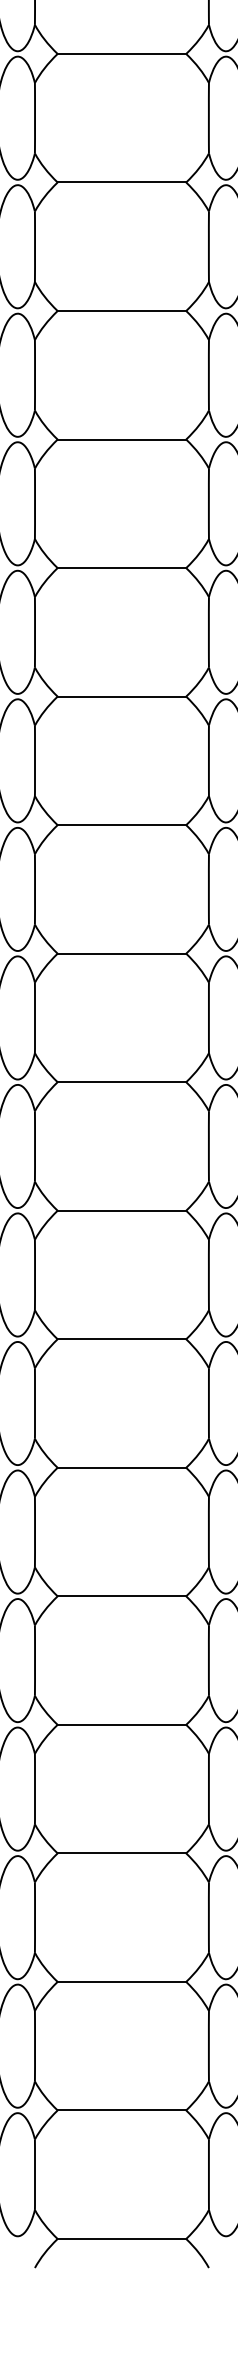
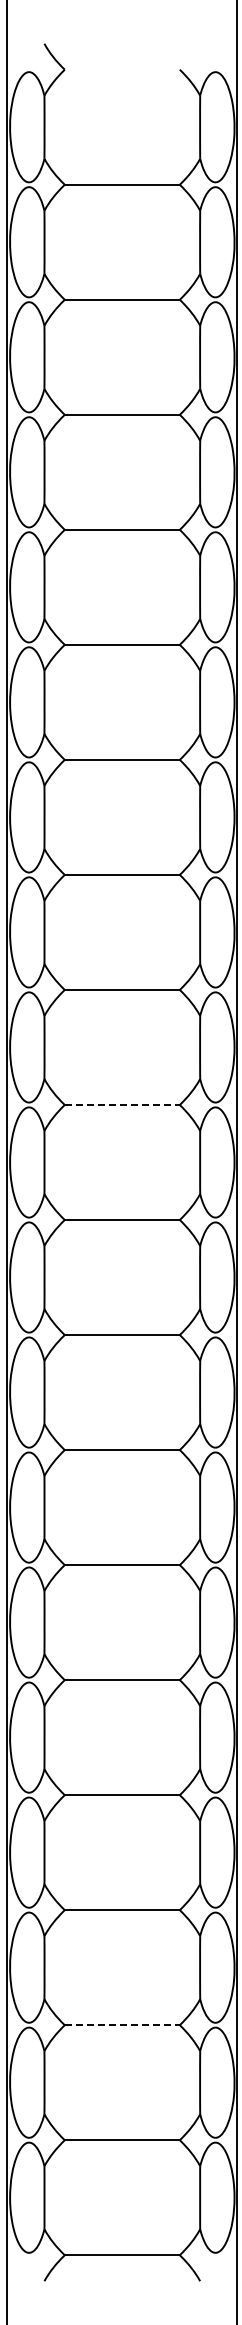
line: (122, 953) -> (122, 1104), solid -> dashed
line: (122, 1982) -> (122, 2025), solid -> dashed

